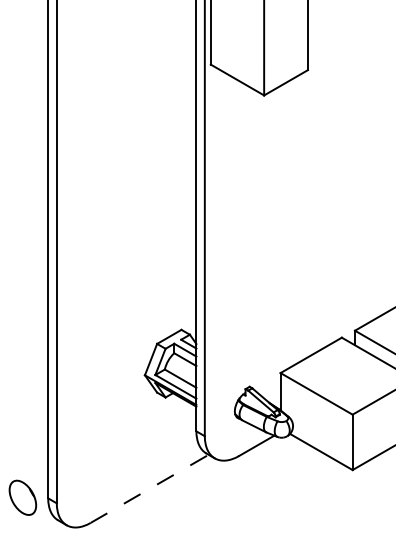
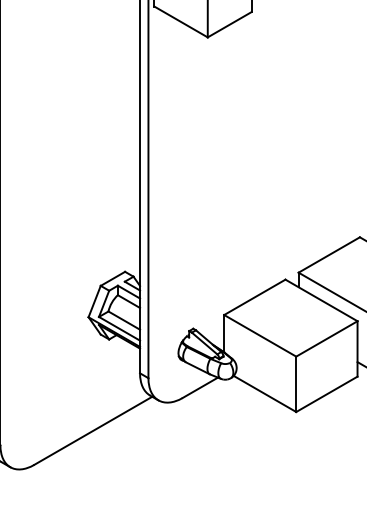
line: (150, 488) -> (94, 430), dashed -> solid

